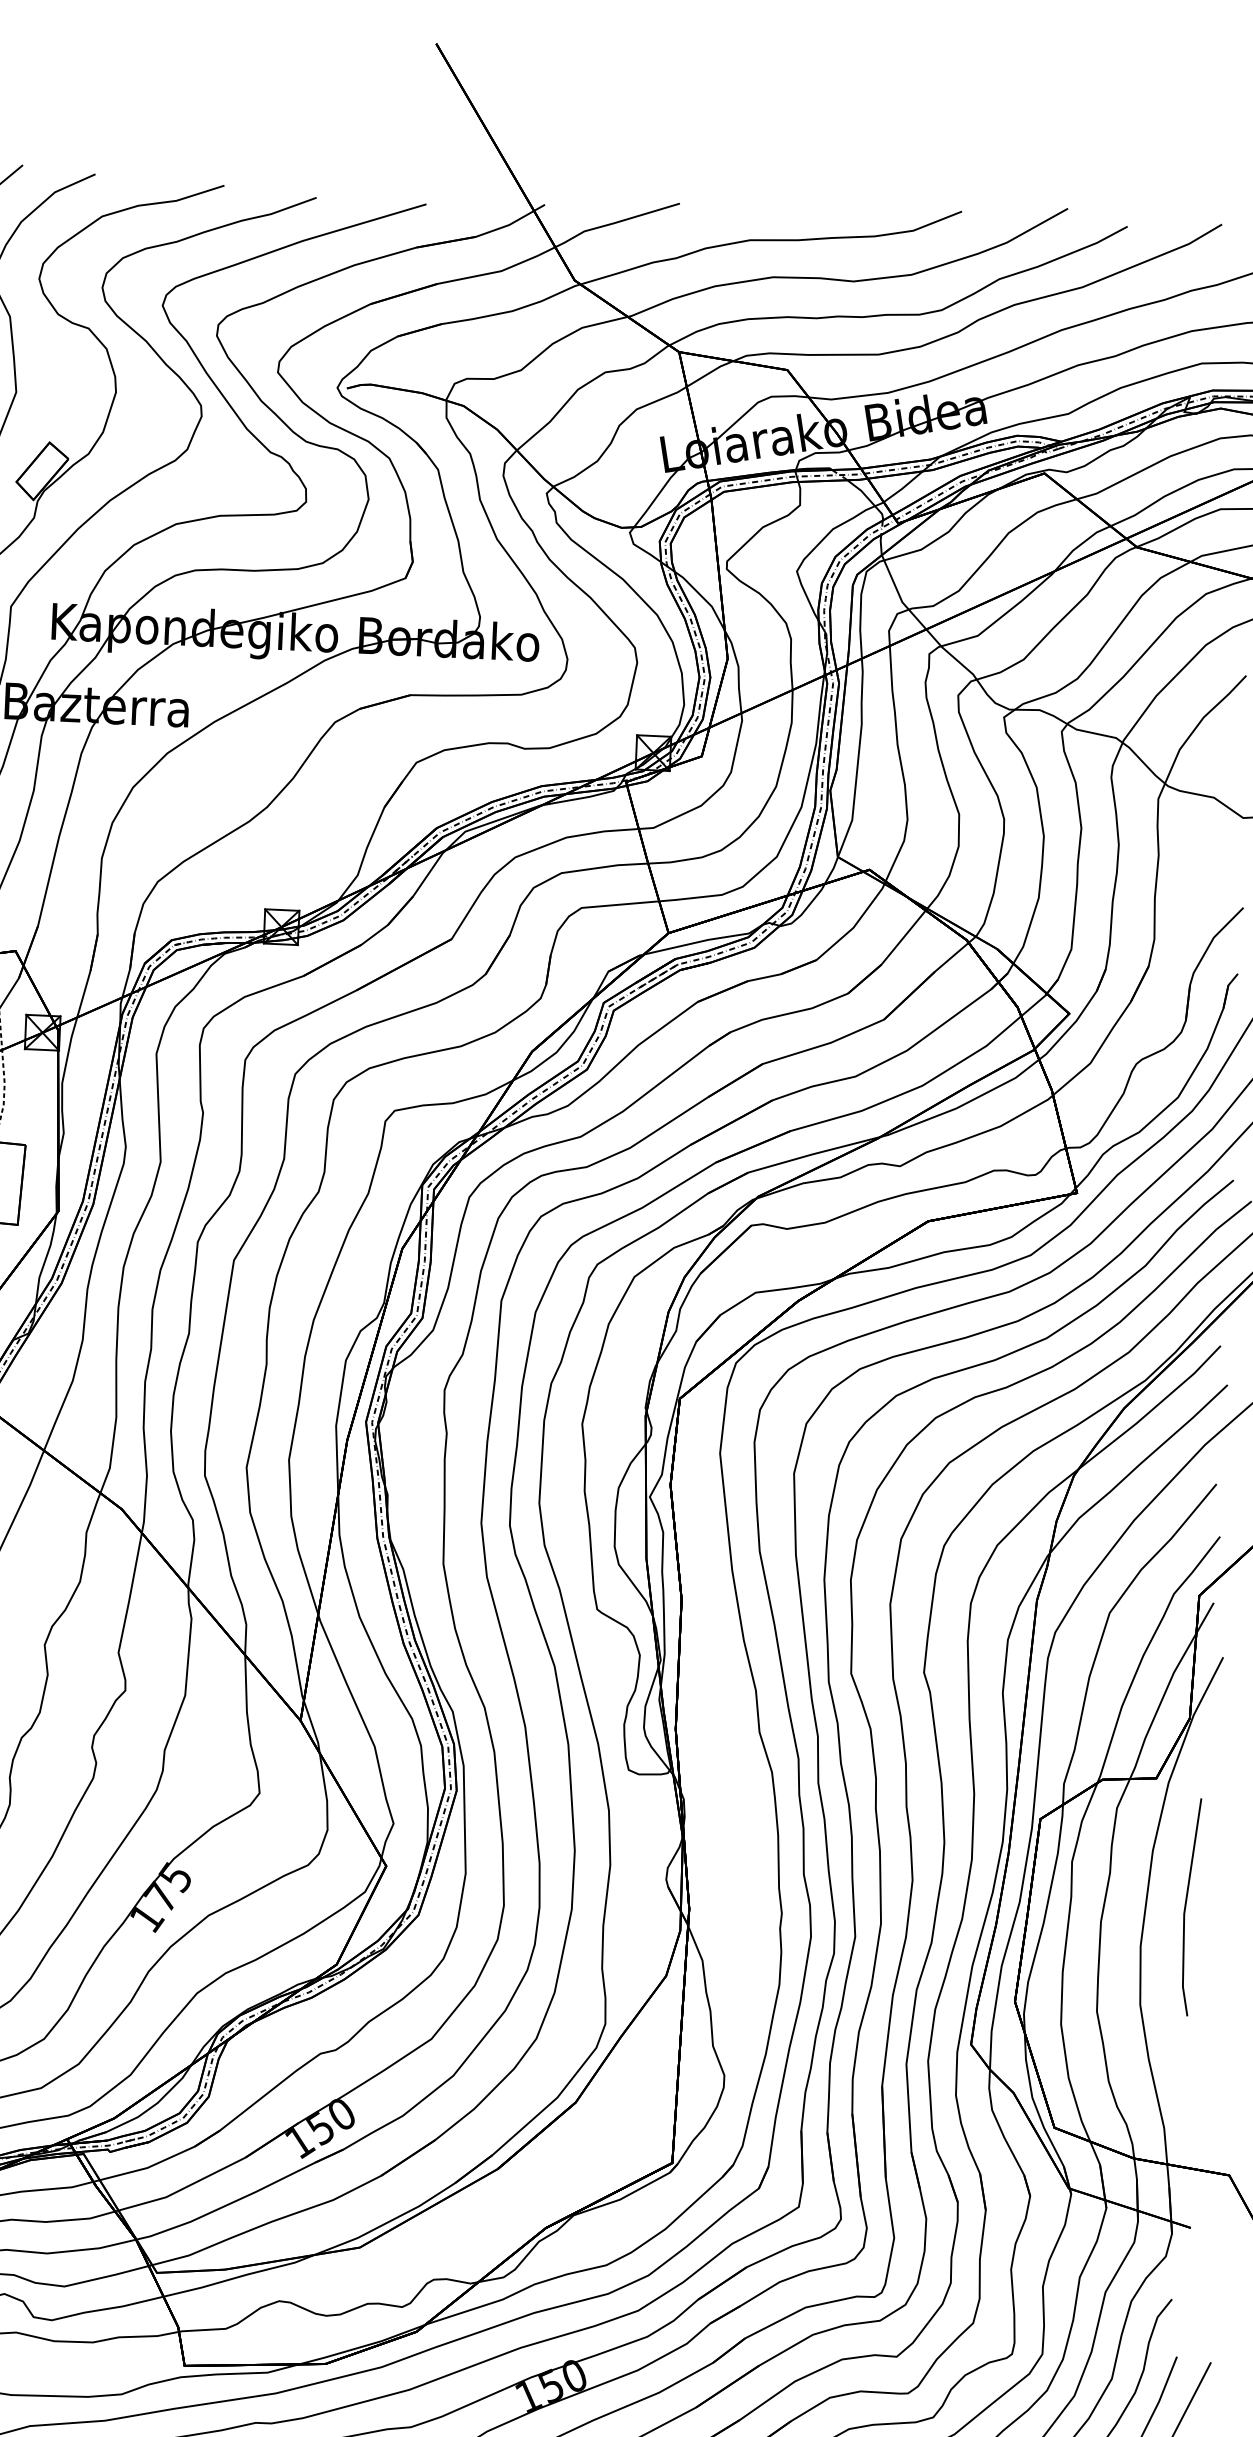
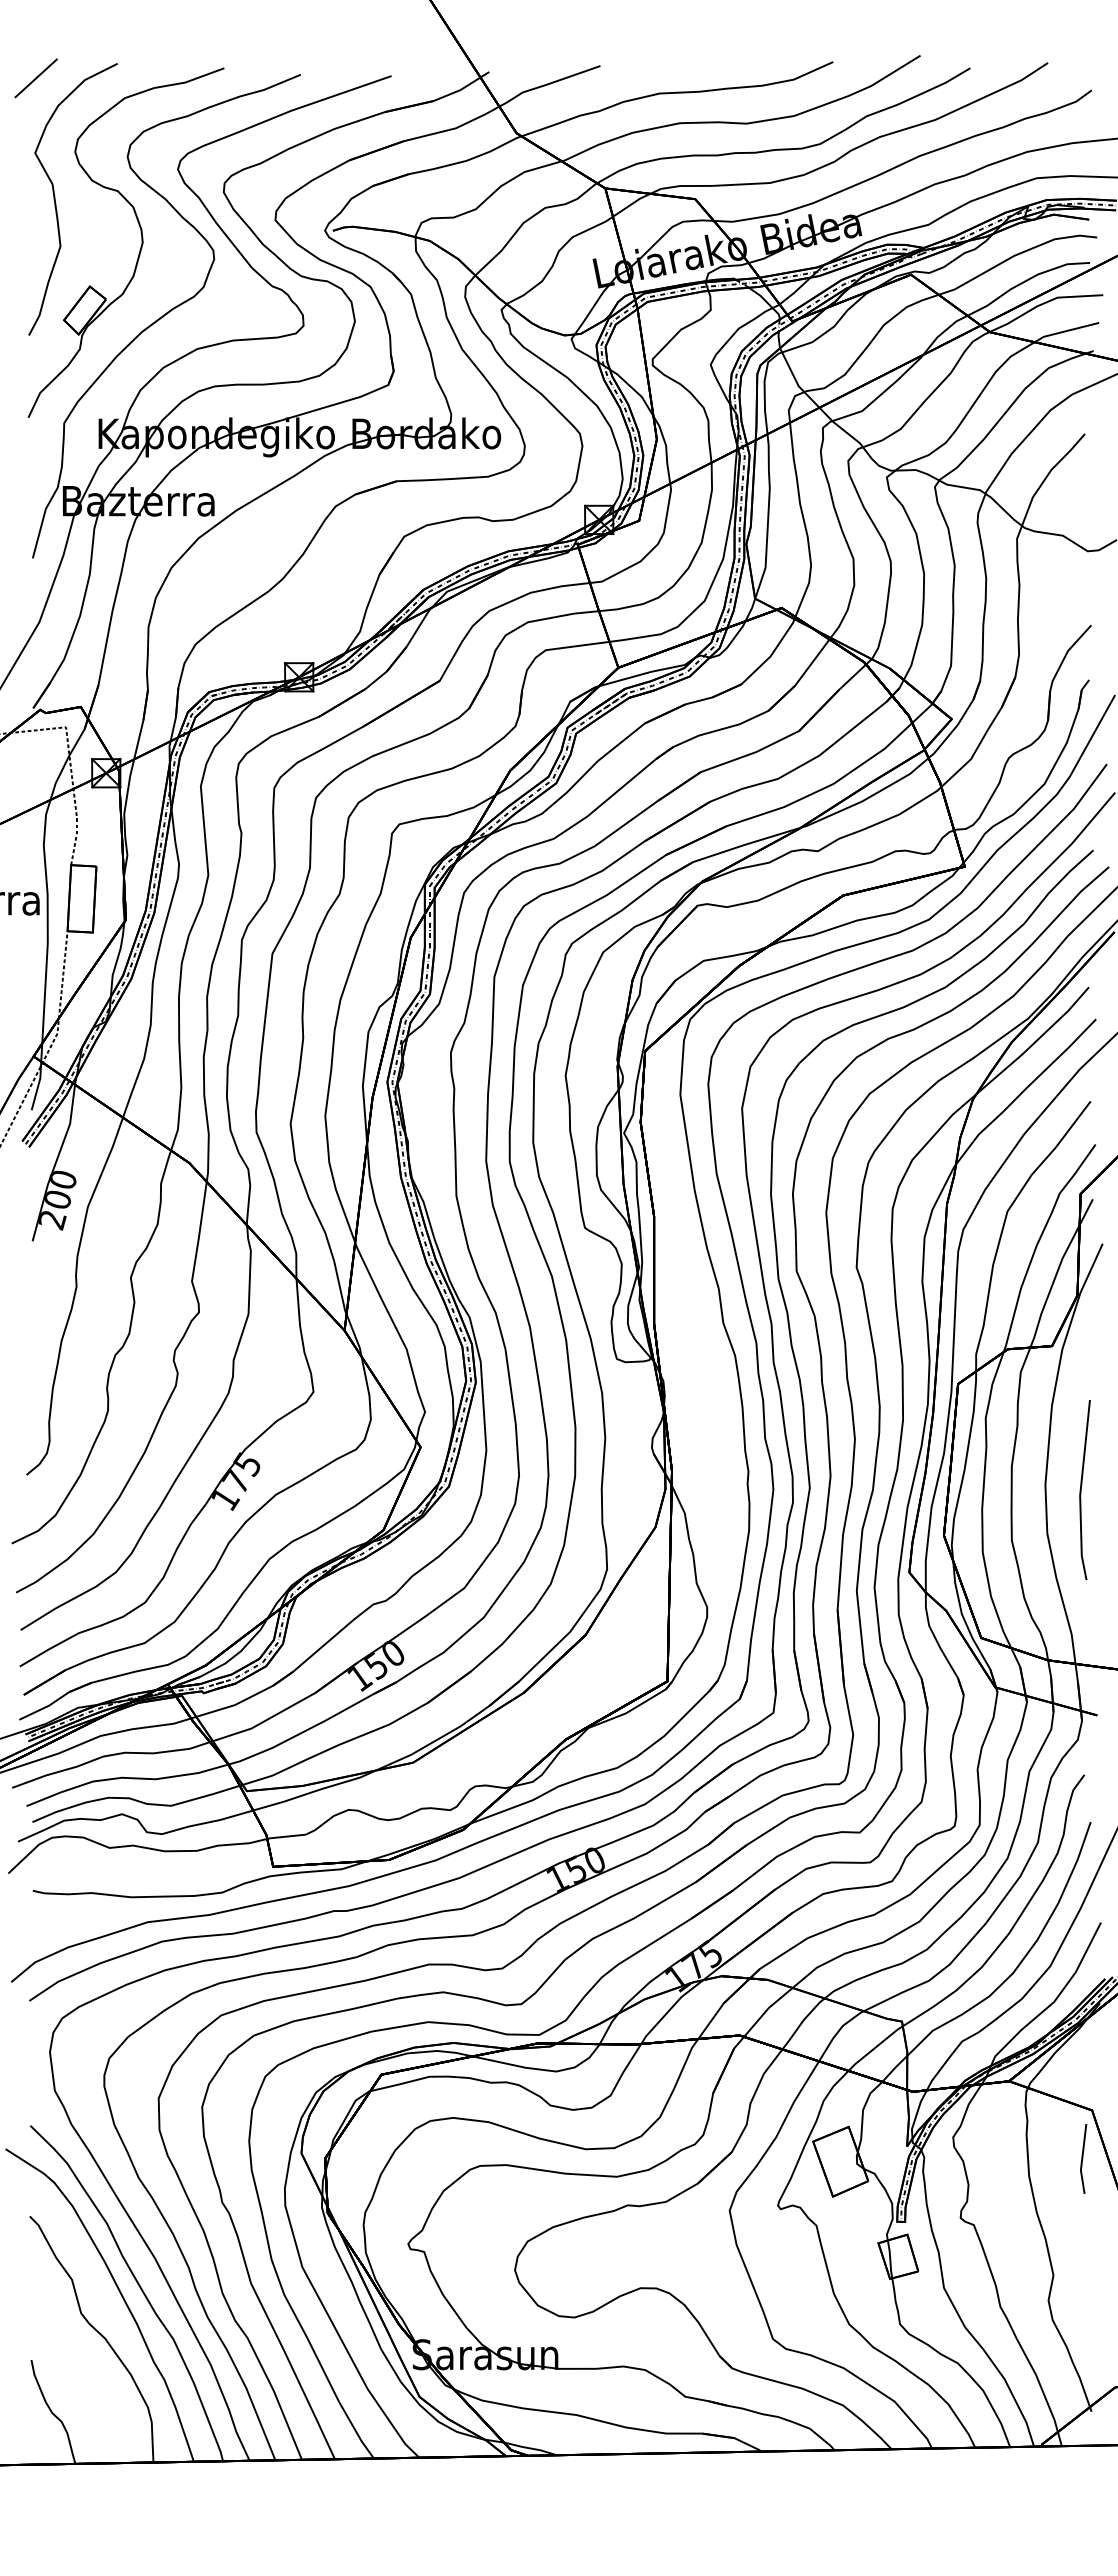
line: (1186, 1907) -> (1081, 1490), moved

